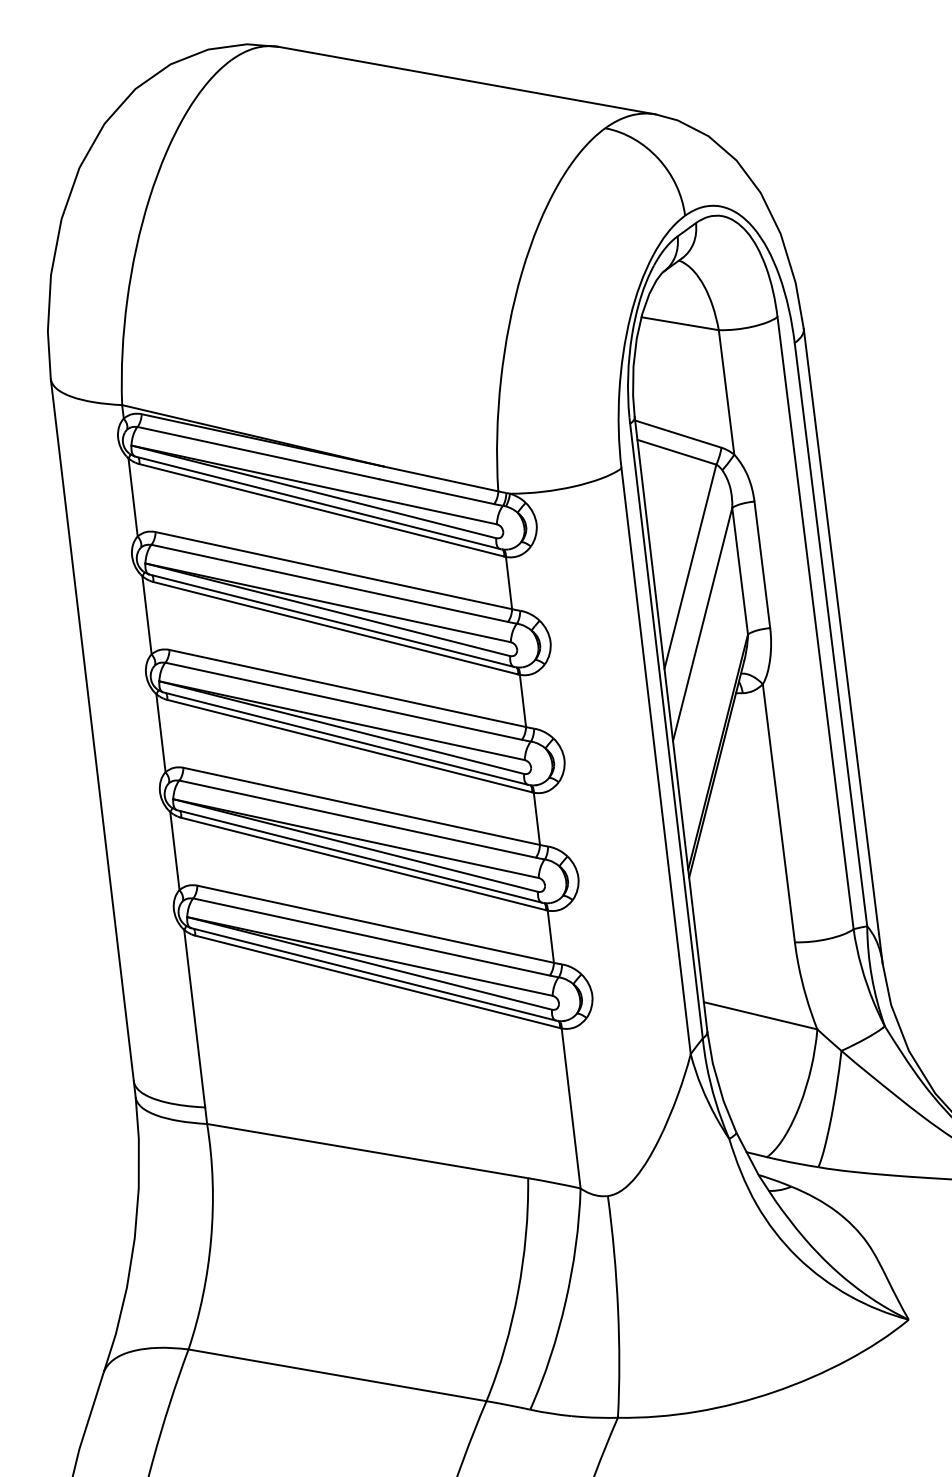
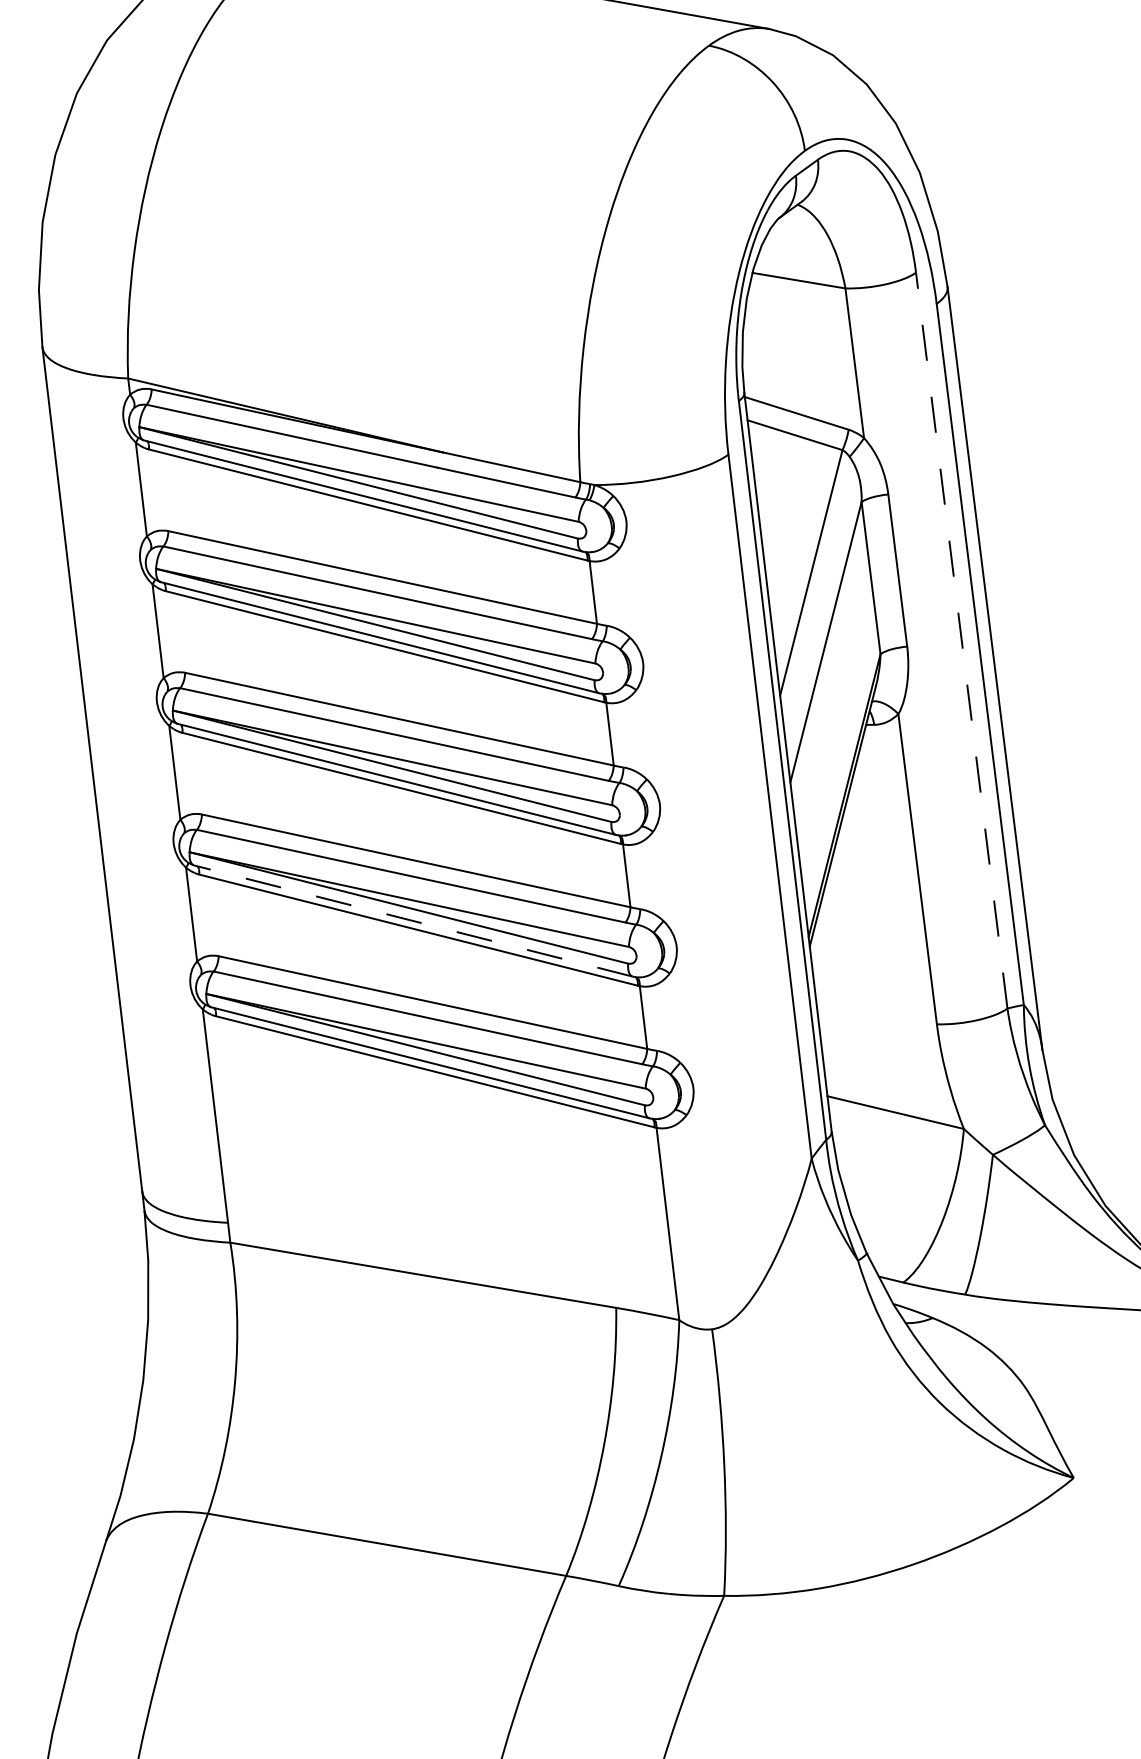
line: (815, 622) -> (961, 639), solid -> dashed
line: (358, 856) -> (412, 921), solid -> dashed

